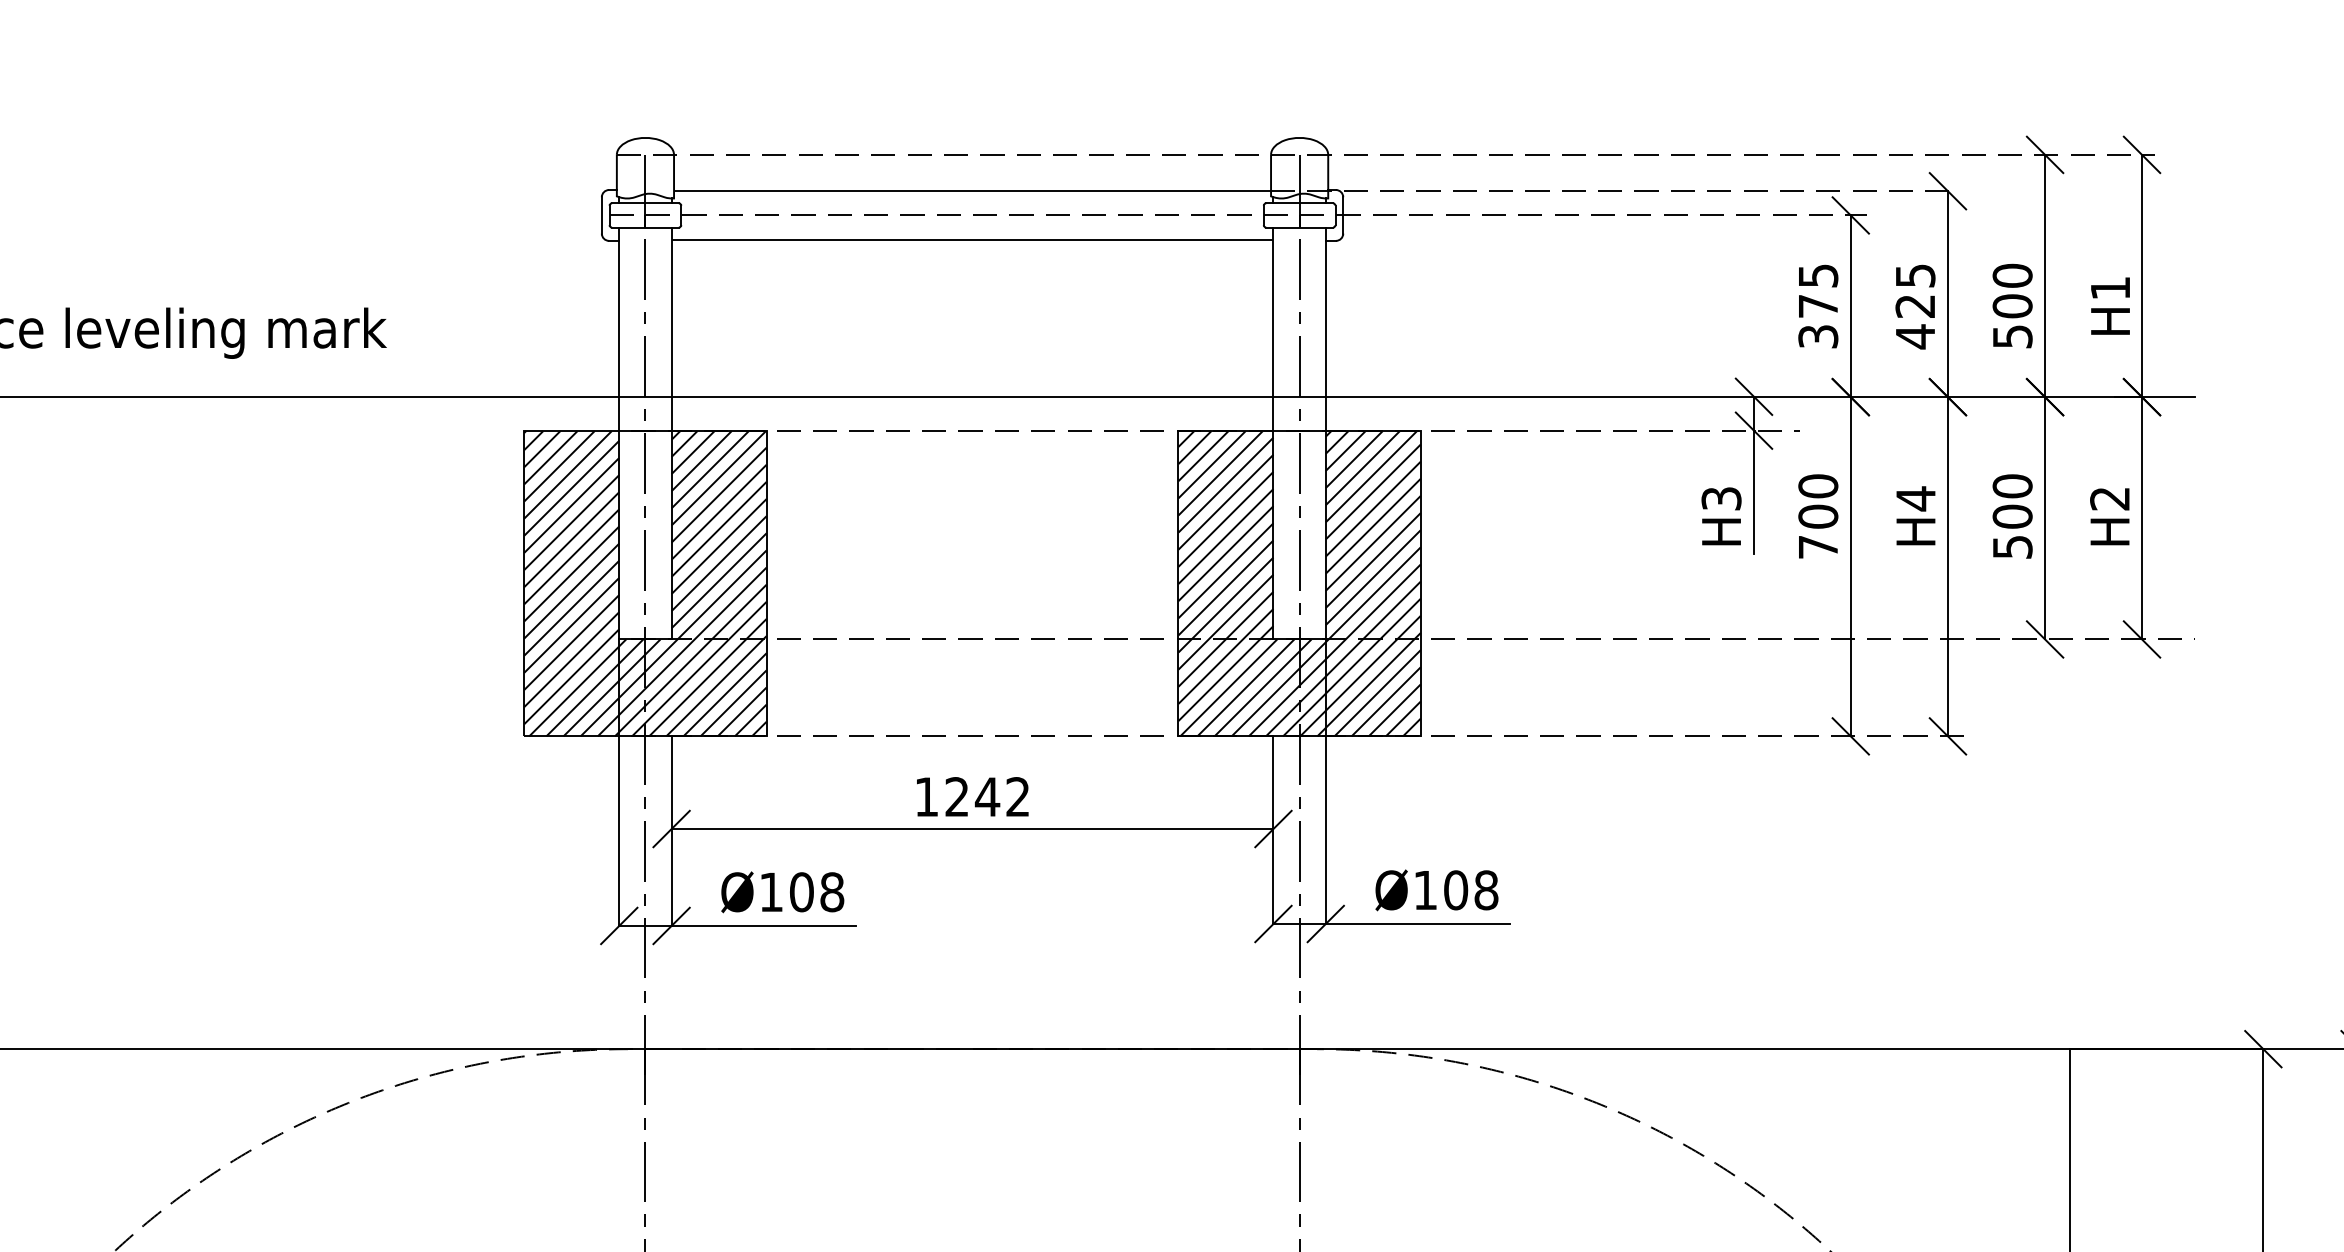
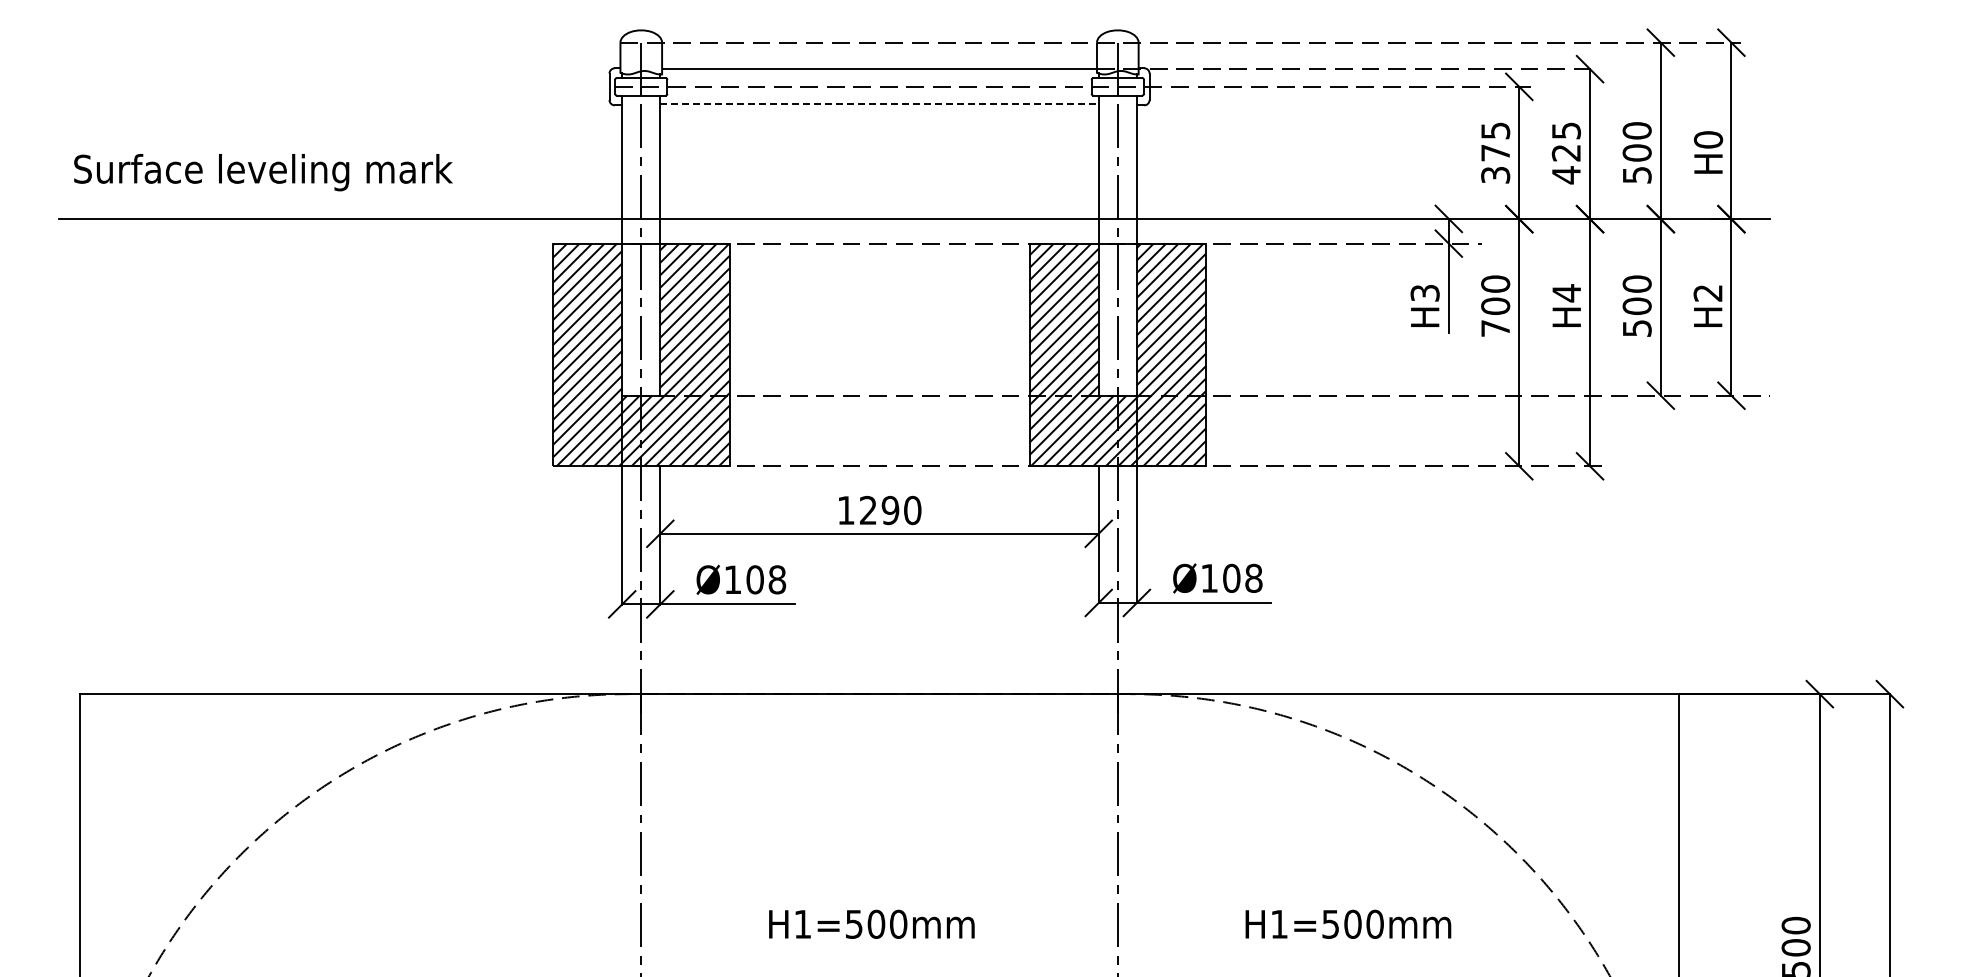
line: (973, 239) -> (880, 104), solid -> dashed
text: (2110, 287) -> (1708, 139), H1 -> H0
text: (1002, 797) -> (901, 510), 1242 -> 1290

